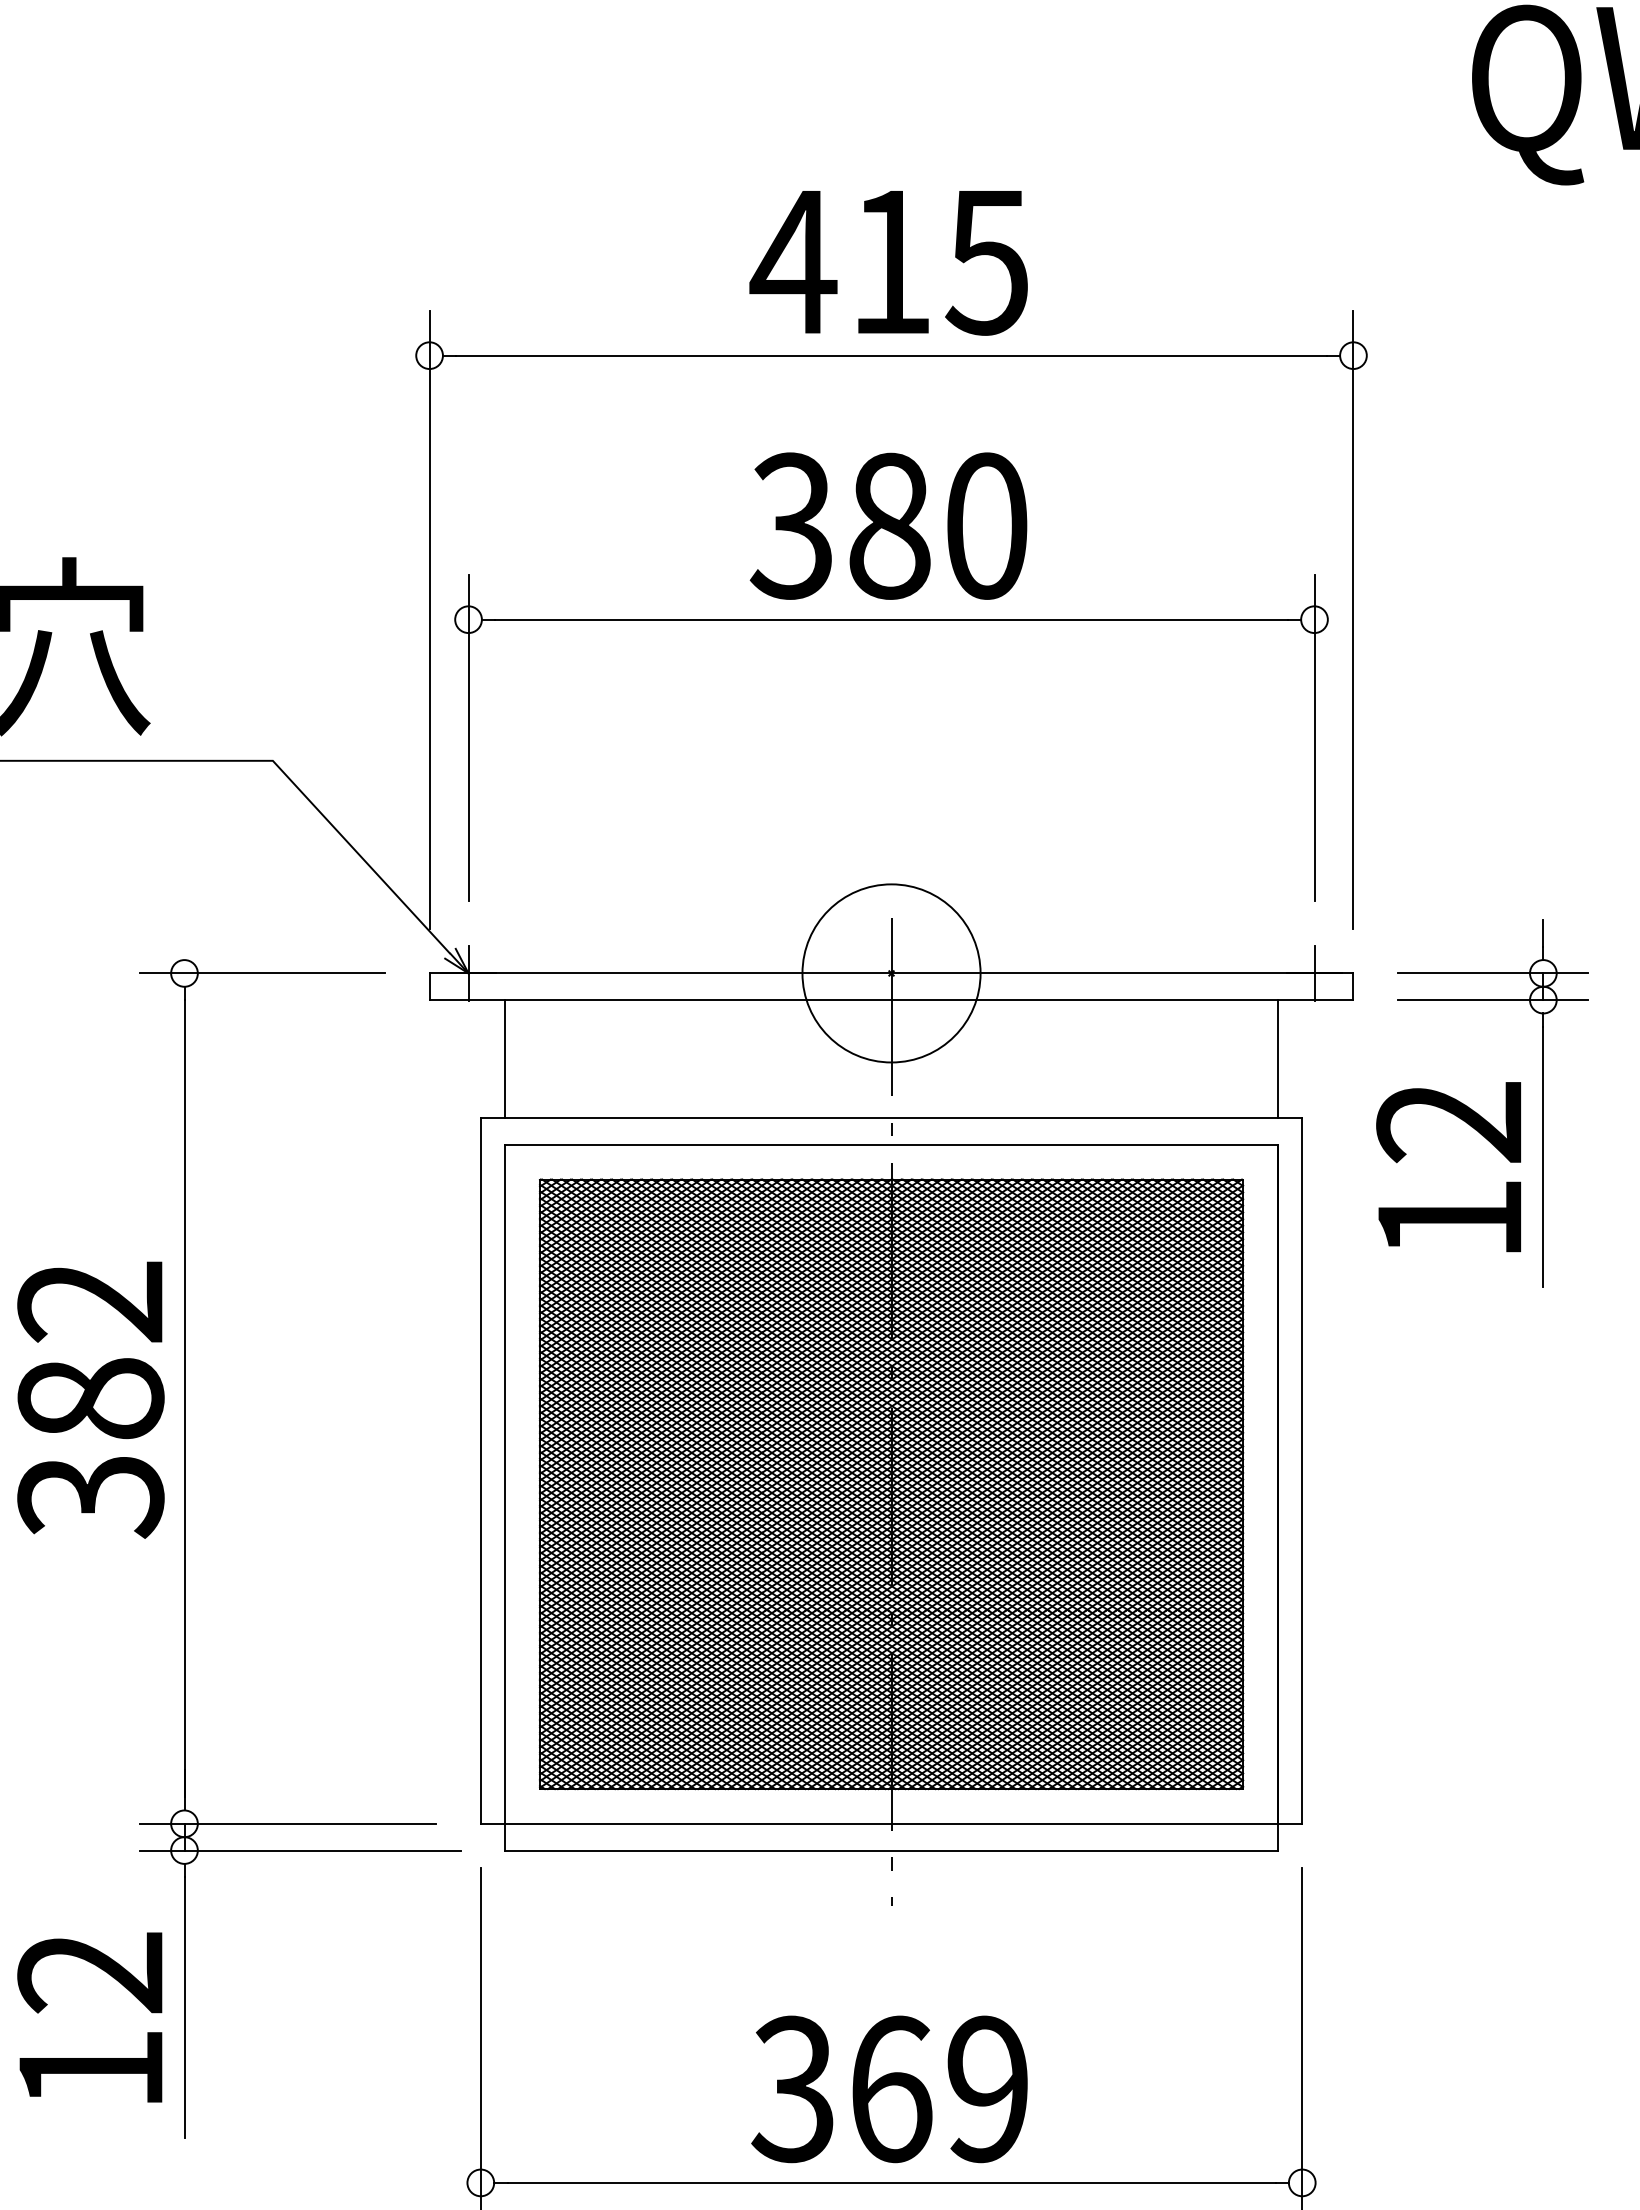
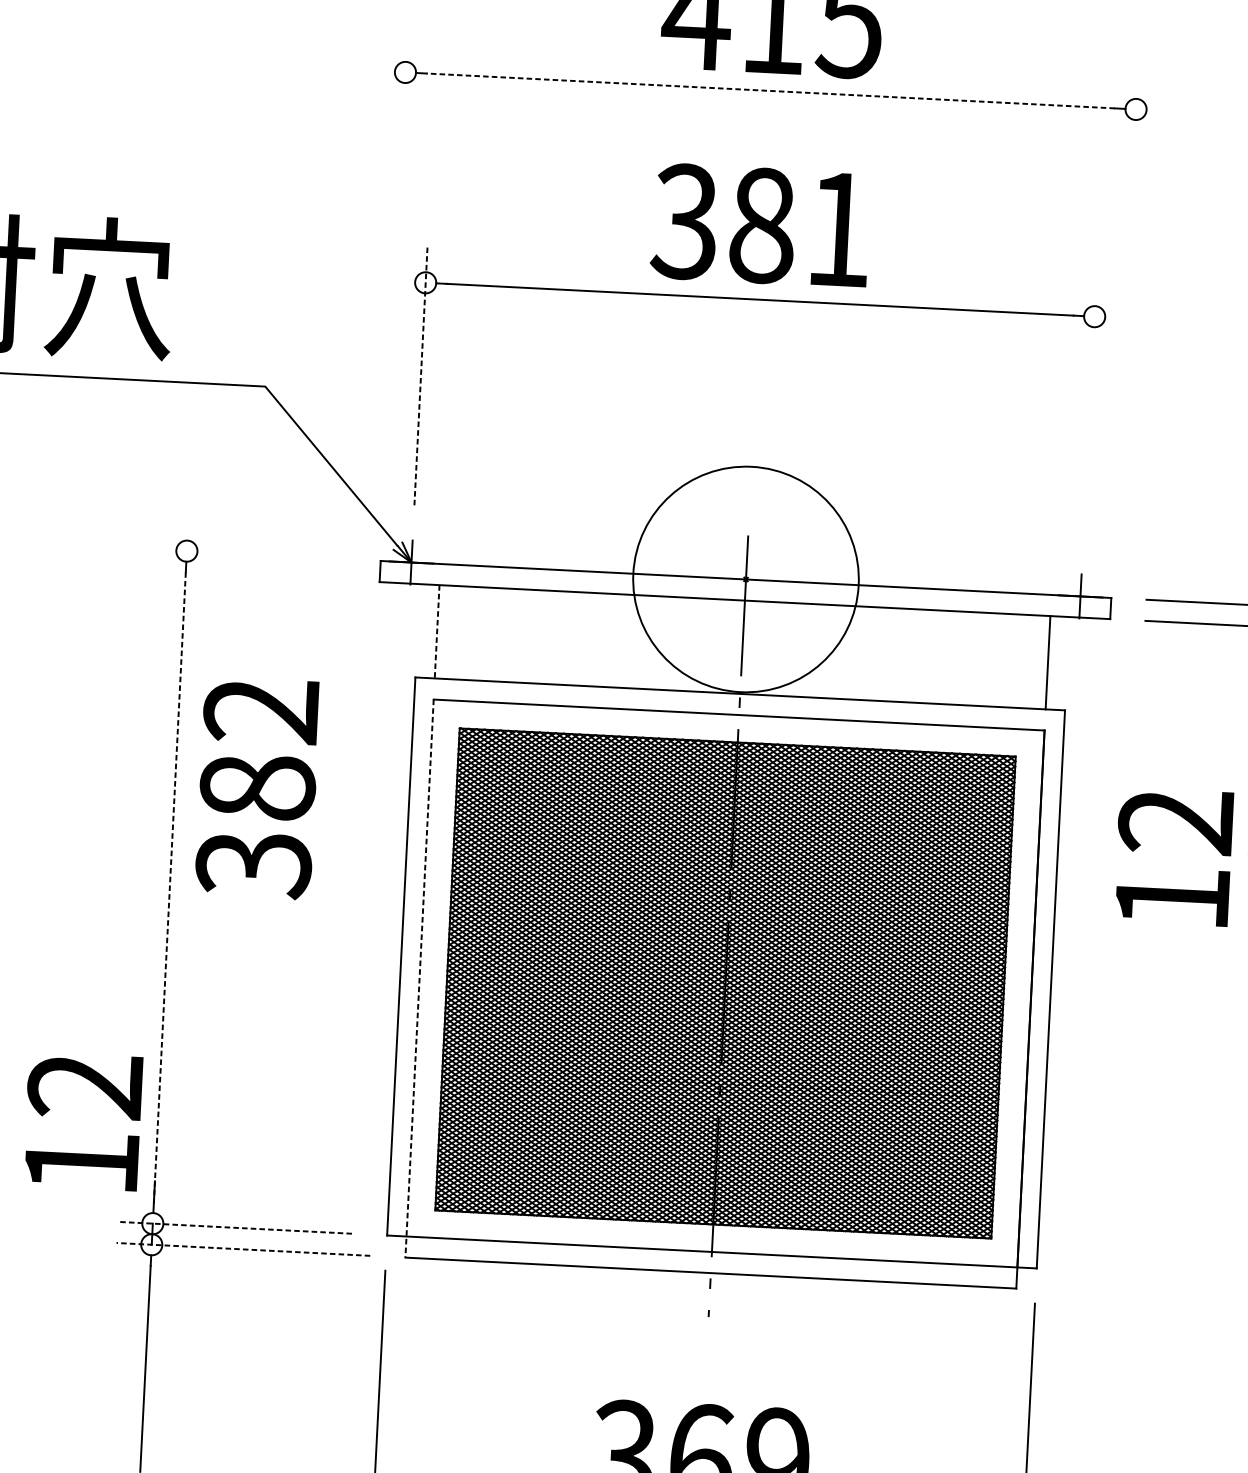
line: (891, 355) -> (770, 90), solid -> dashed
text: (987, 525) -> (839, 229), 380 -> 381
line: (429, 619) -> (394, 281), removed
line: (1353, 619) -> (1125, 318), removed
line: (468, 738) -> (420, 376), solid -> dashed
line: (1314, 738) -> (1089, 410), removed
line: (262, 973) -> (248, 554), removed
circle: (891, 973) -> (745, 579), size x1.6
line: (505, 1059) -> (437, 632), solid -> dashed
text: (1448, 1167) -> (1173, 857), moved
text: (90, 1399) -> (257, 787), moved
line: (184, 1399) -> (169, 888), solid -> dashed
line: (505, 1497) -> (419, 978), solid -> dashed
line: (287, 1823) -> (234, 1227), solid -> dashed
line: (299, 1850) -> (242, 1249), solid -> dashed
text: (89, 2017) -> (82, 1121), moved

